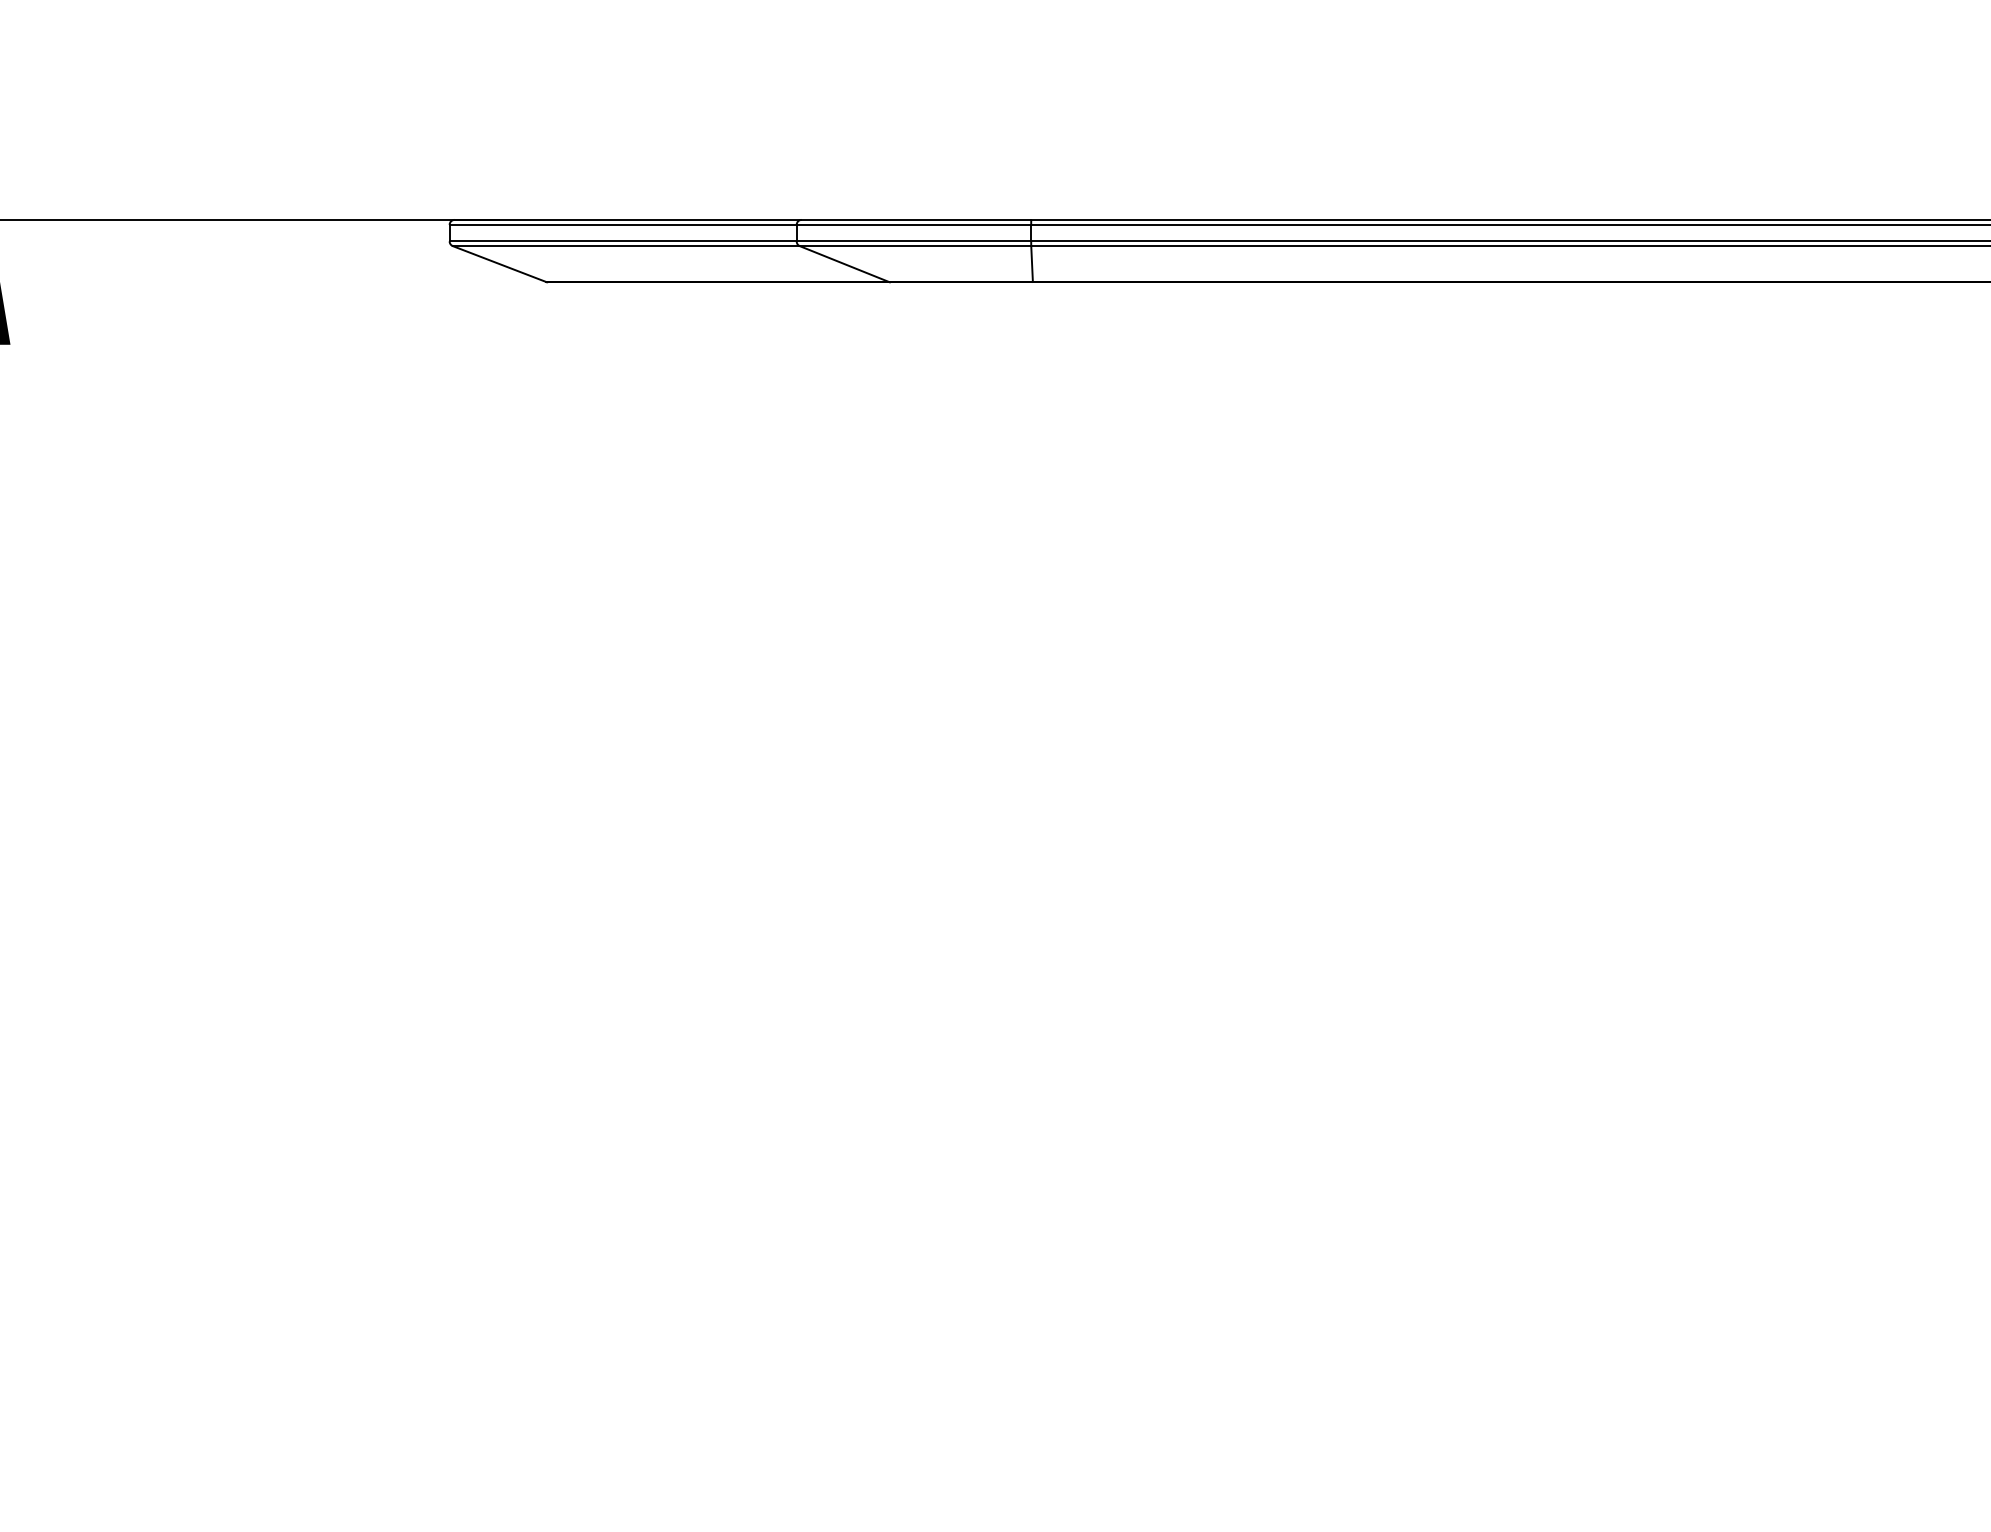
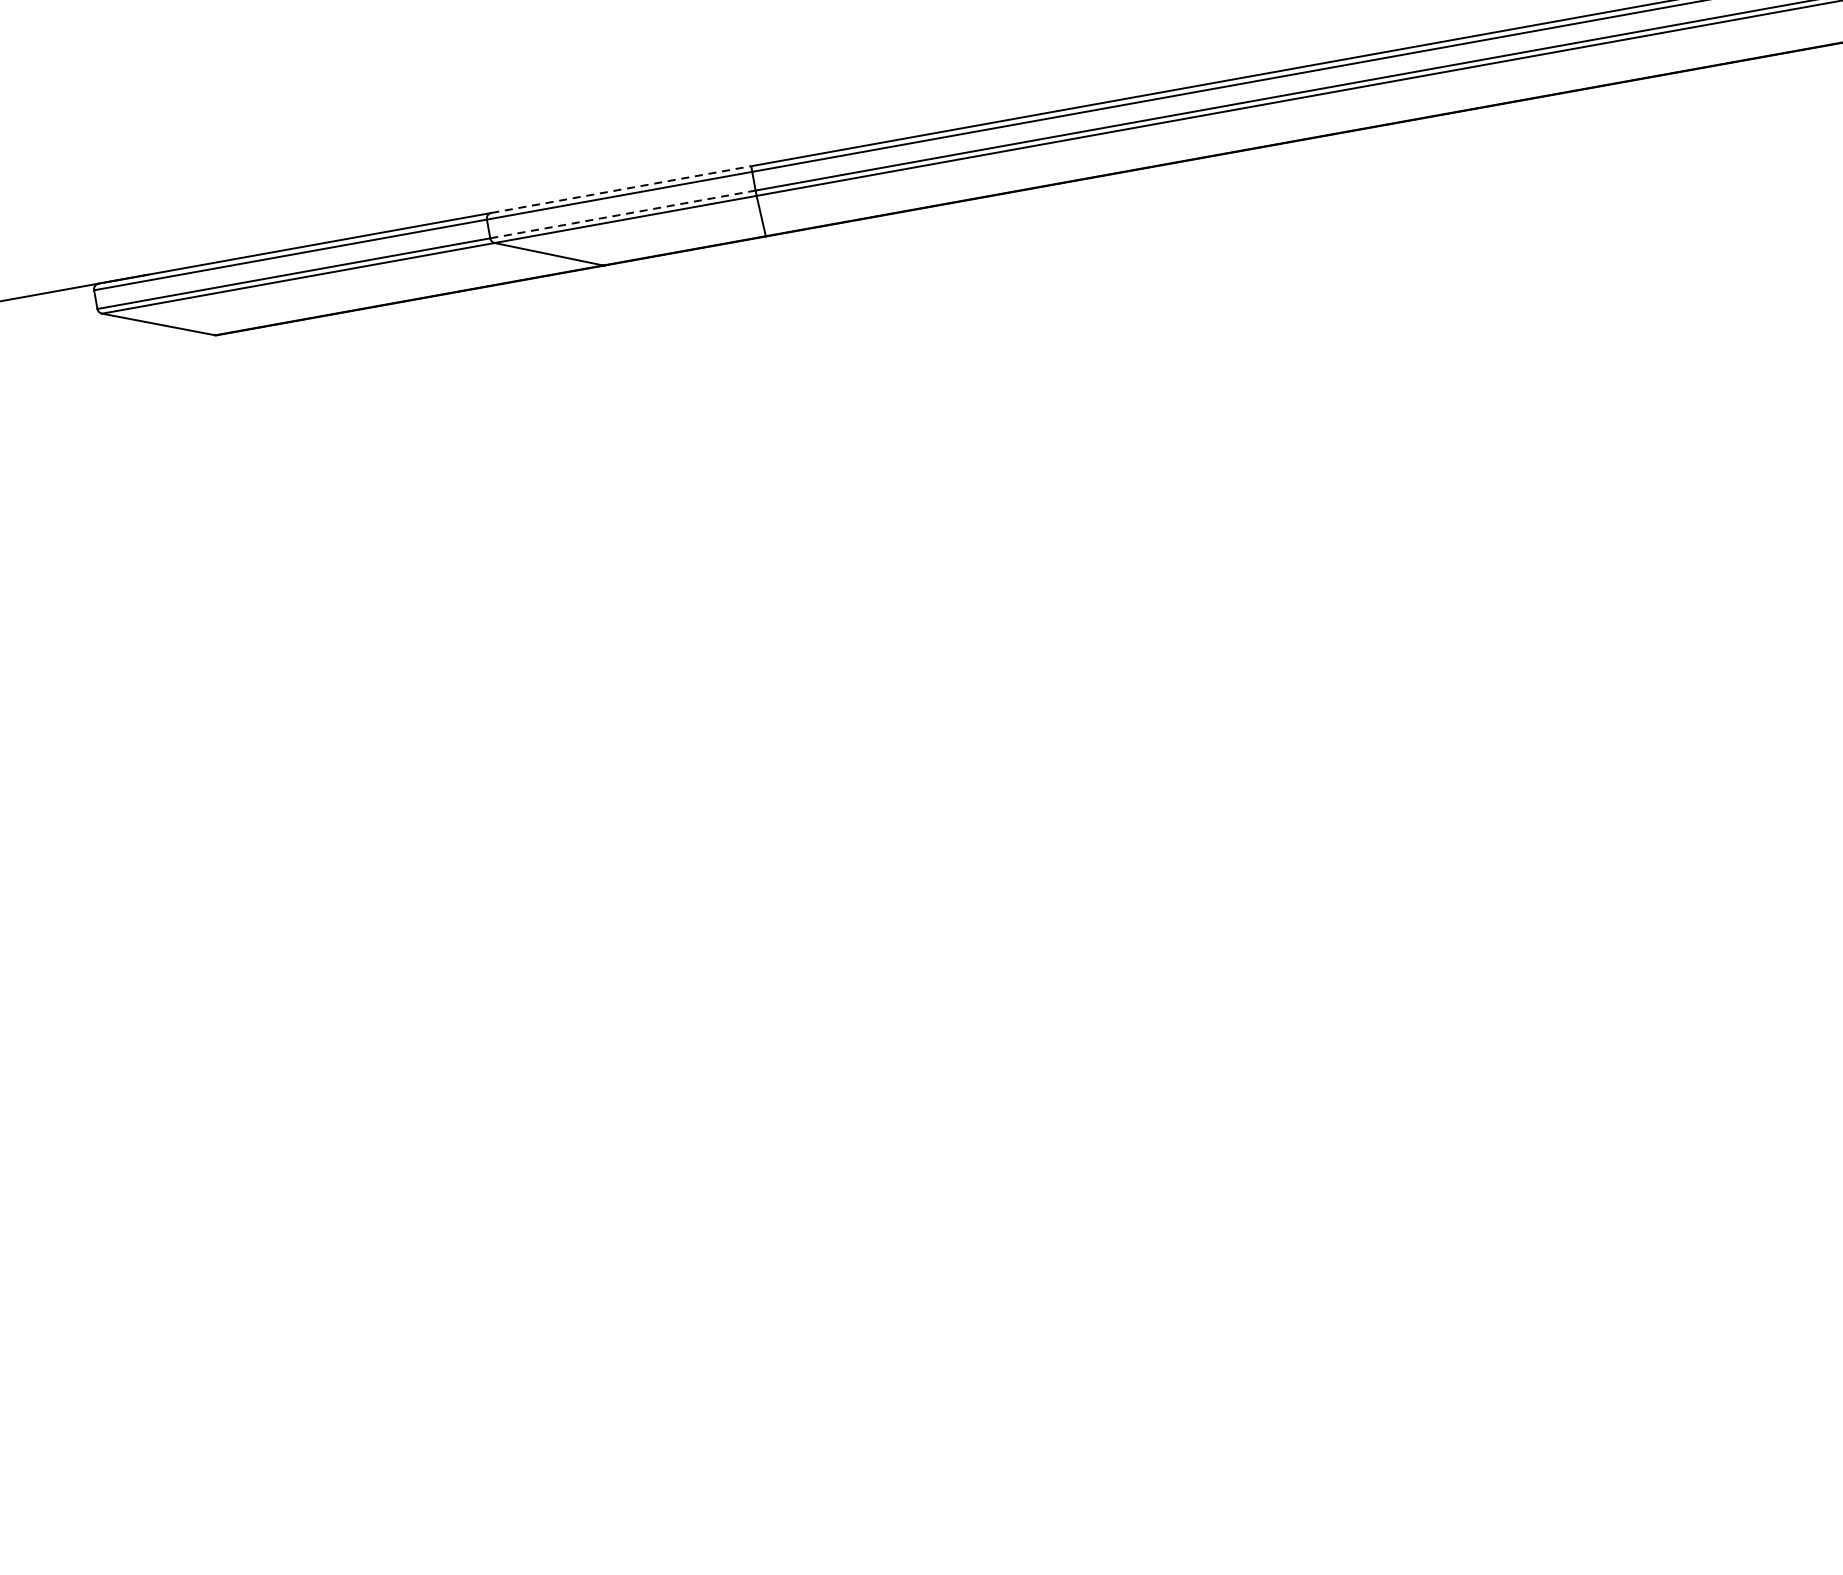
line: (916, 219) -> (621, 189), solid -> dashed
line: (914, 241) -> (623, 214), solid -> dashed

